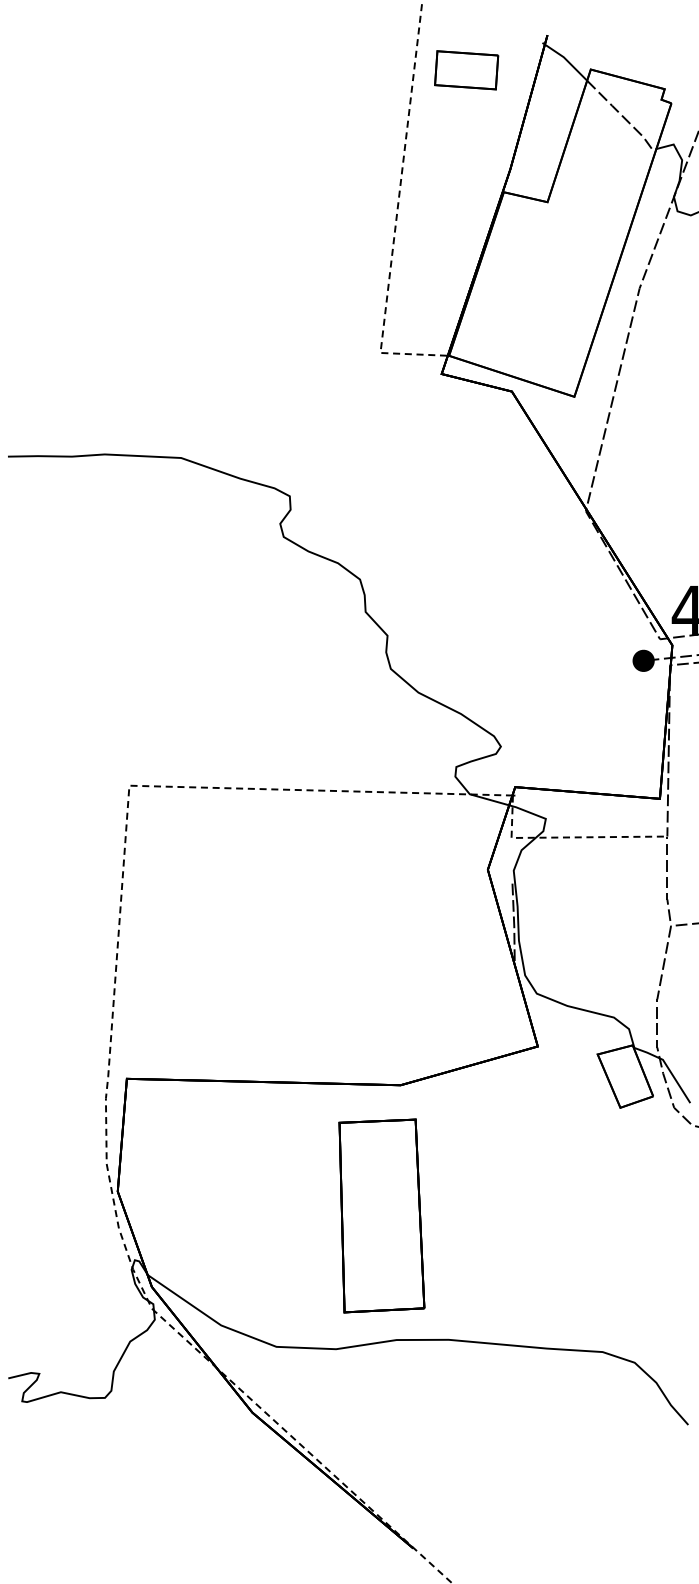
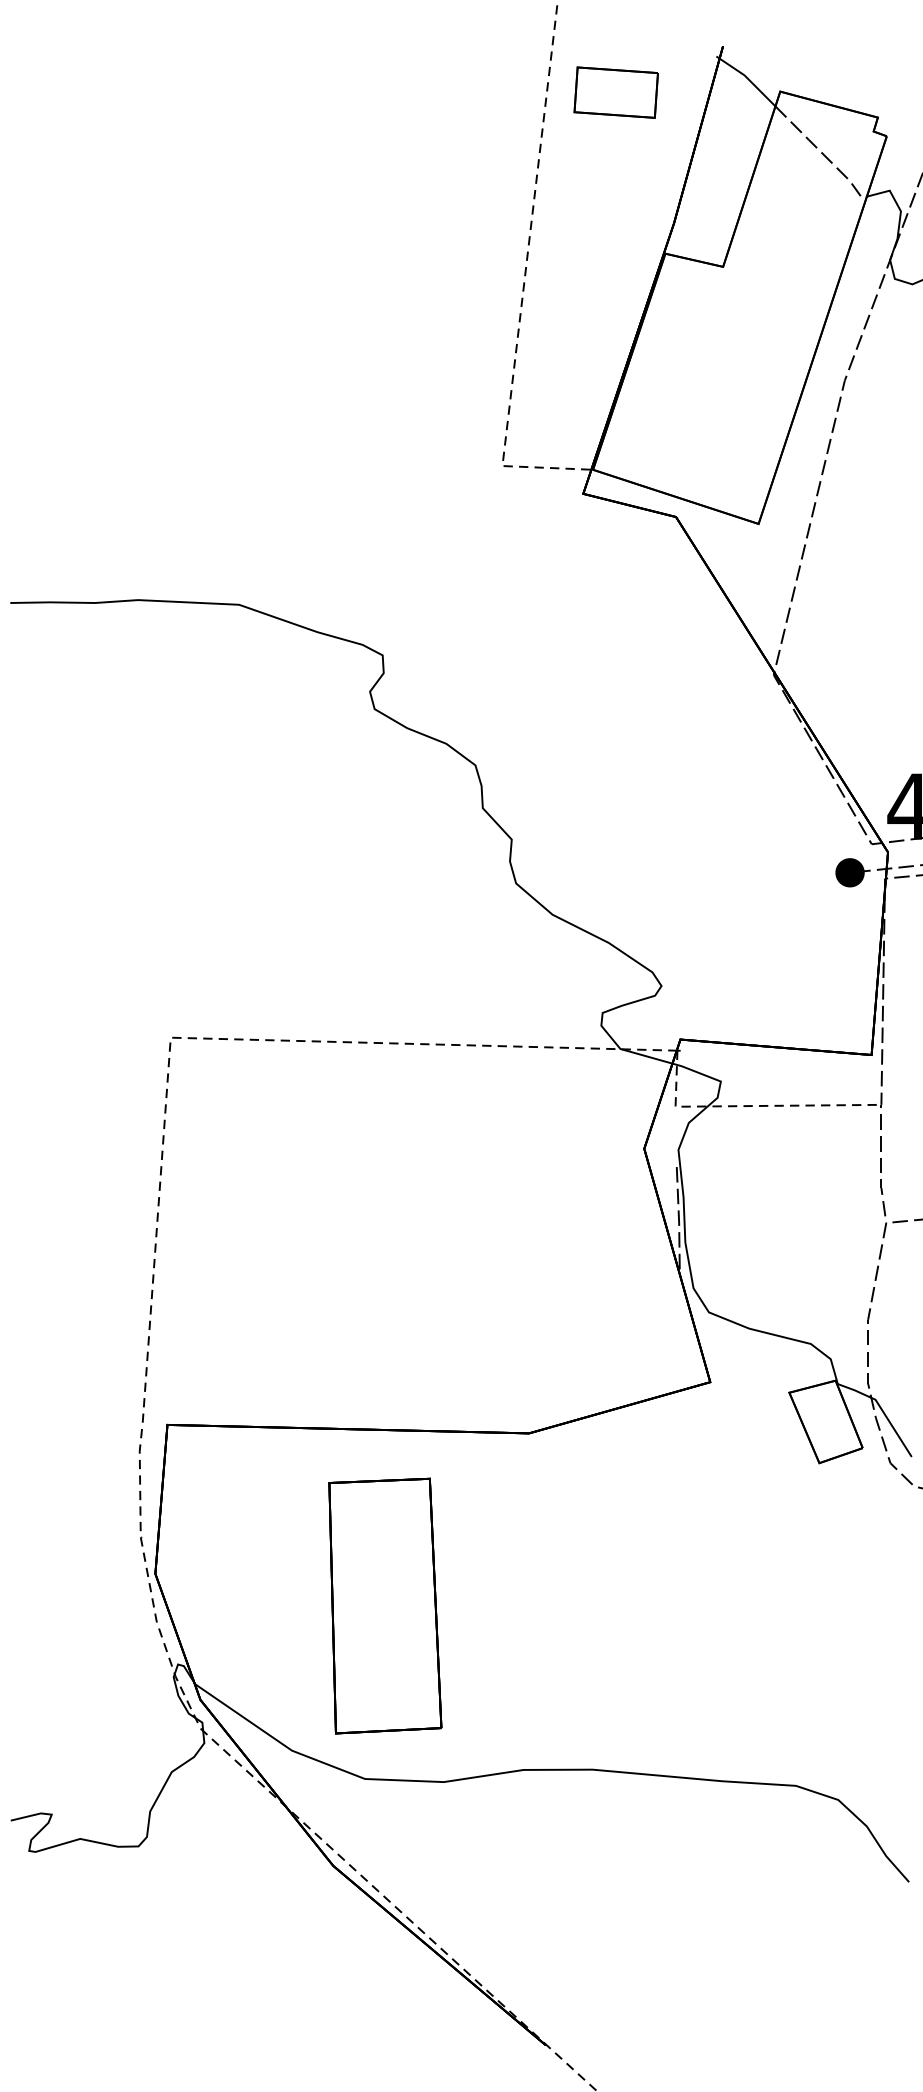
part: (382, 1215) -> (385, 1605), moved

